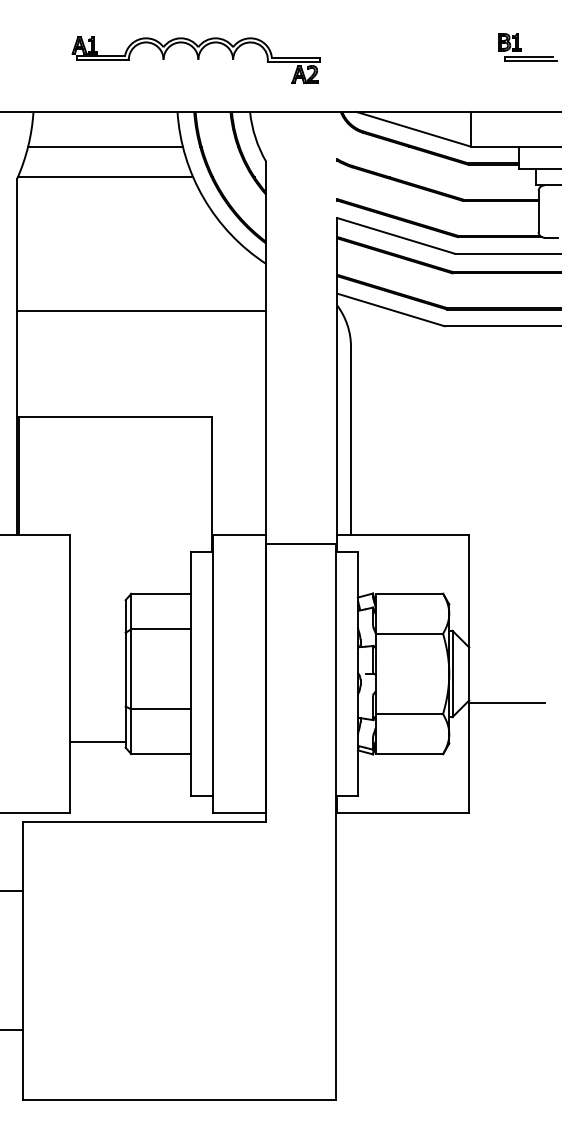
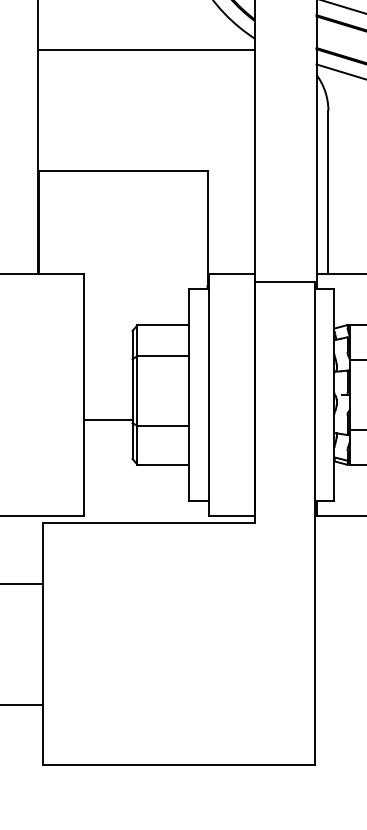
line: (141, 310) -> (146, 50), moved
line: (97, 742) -> (108, 420), moved

